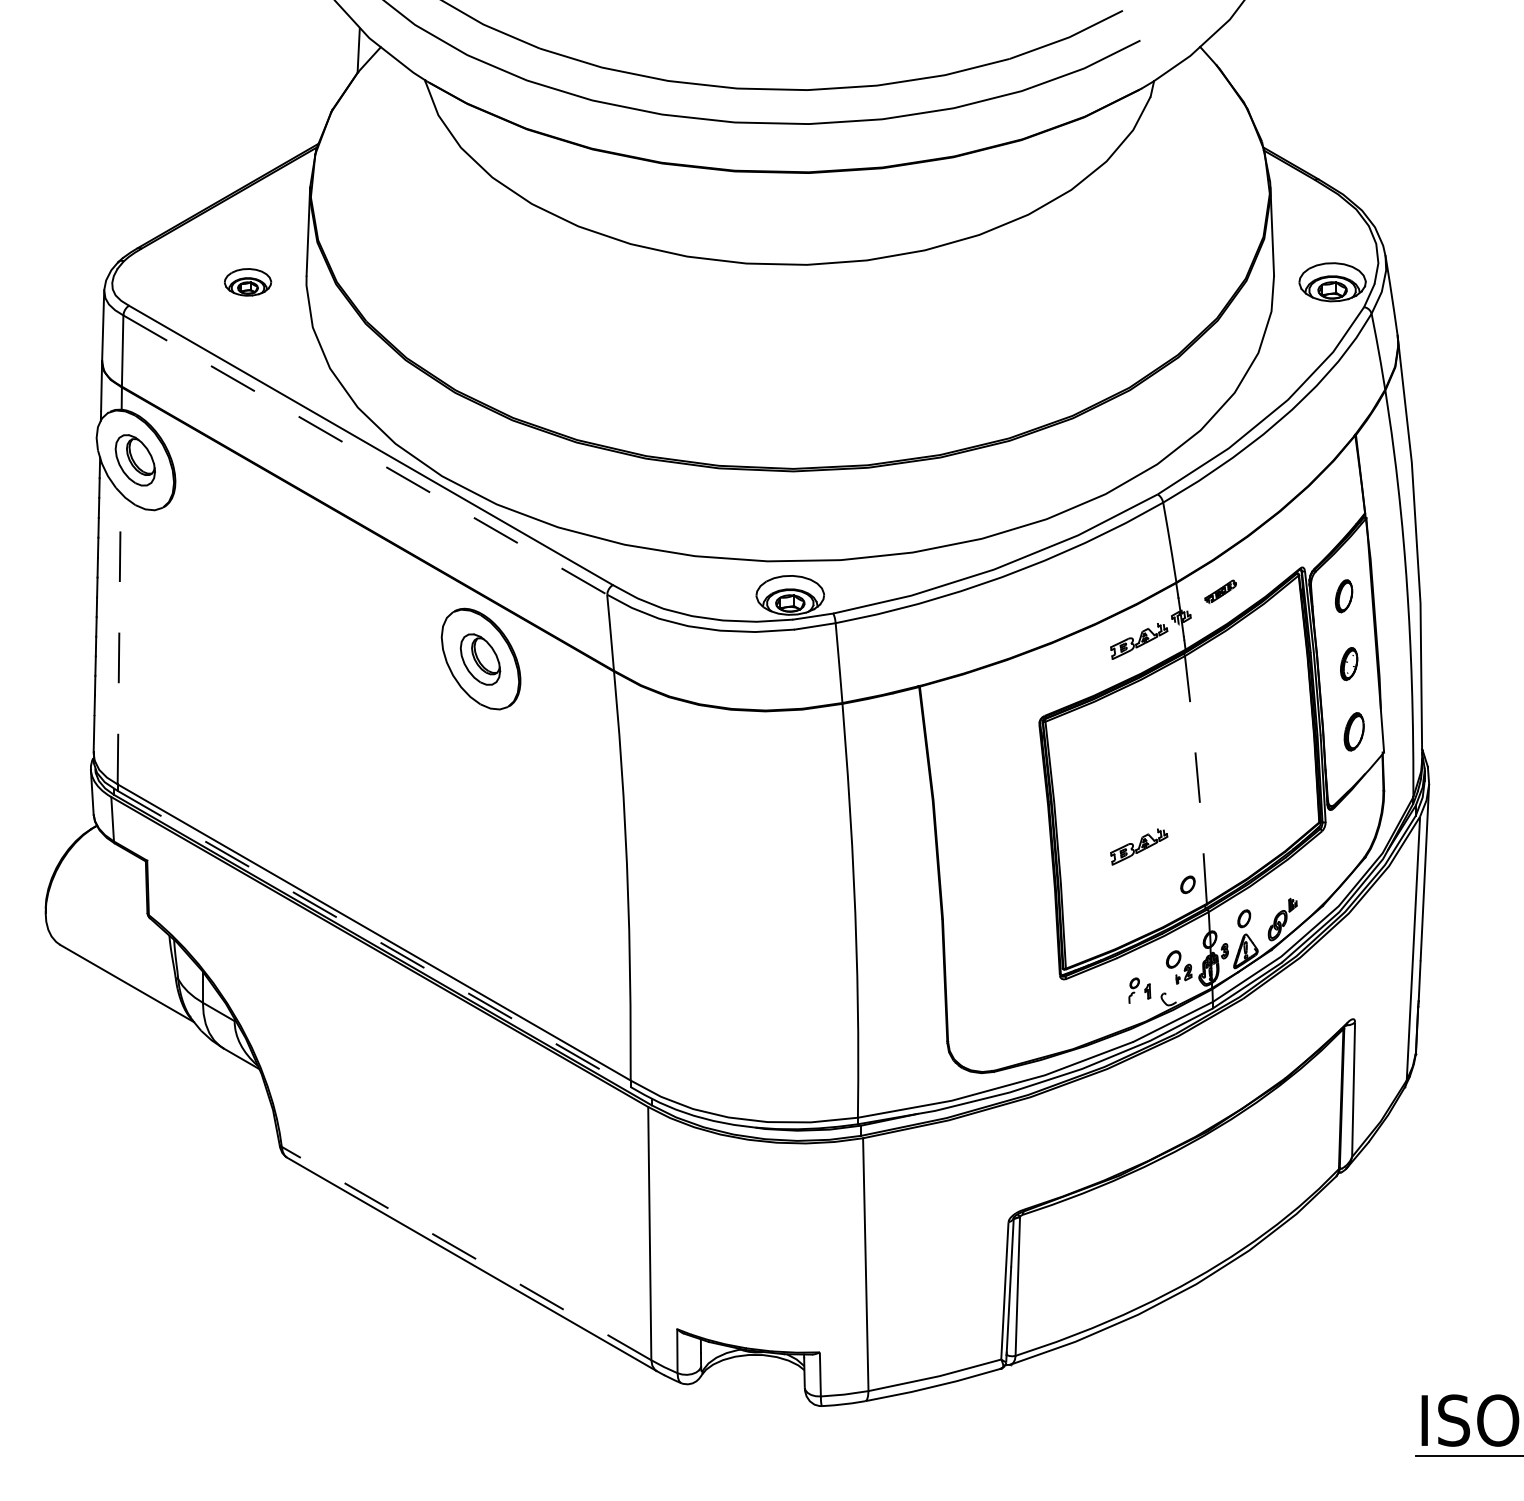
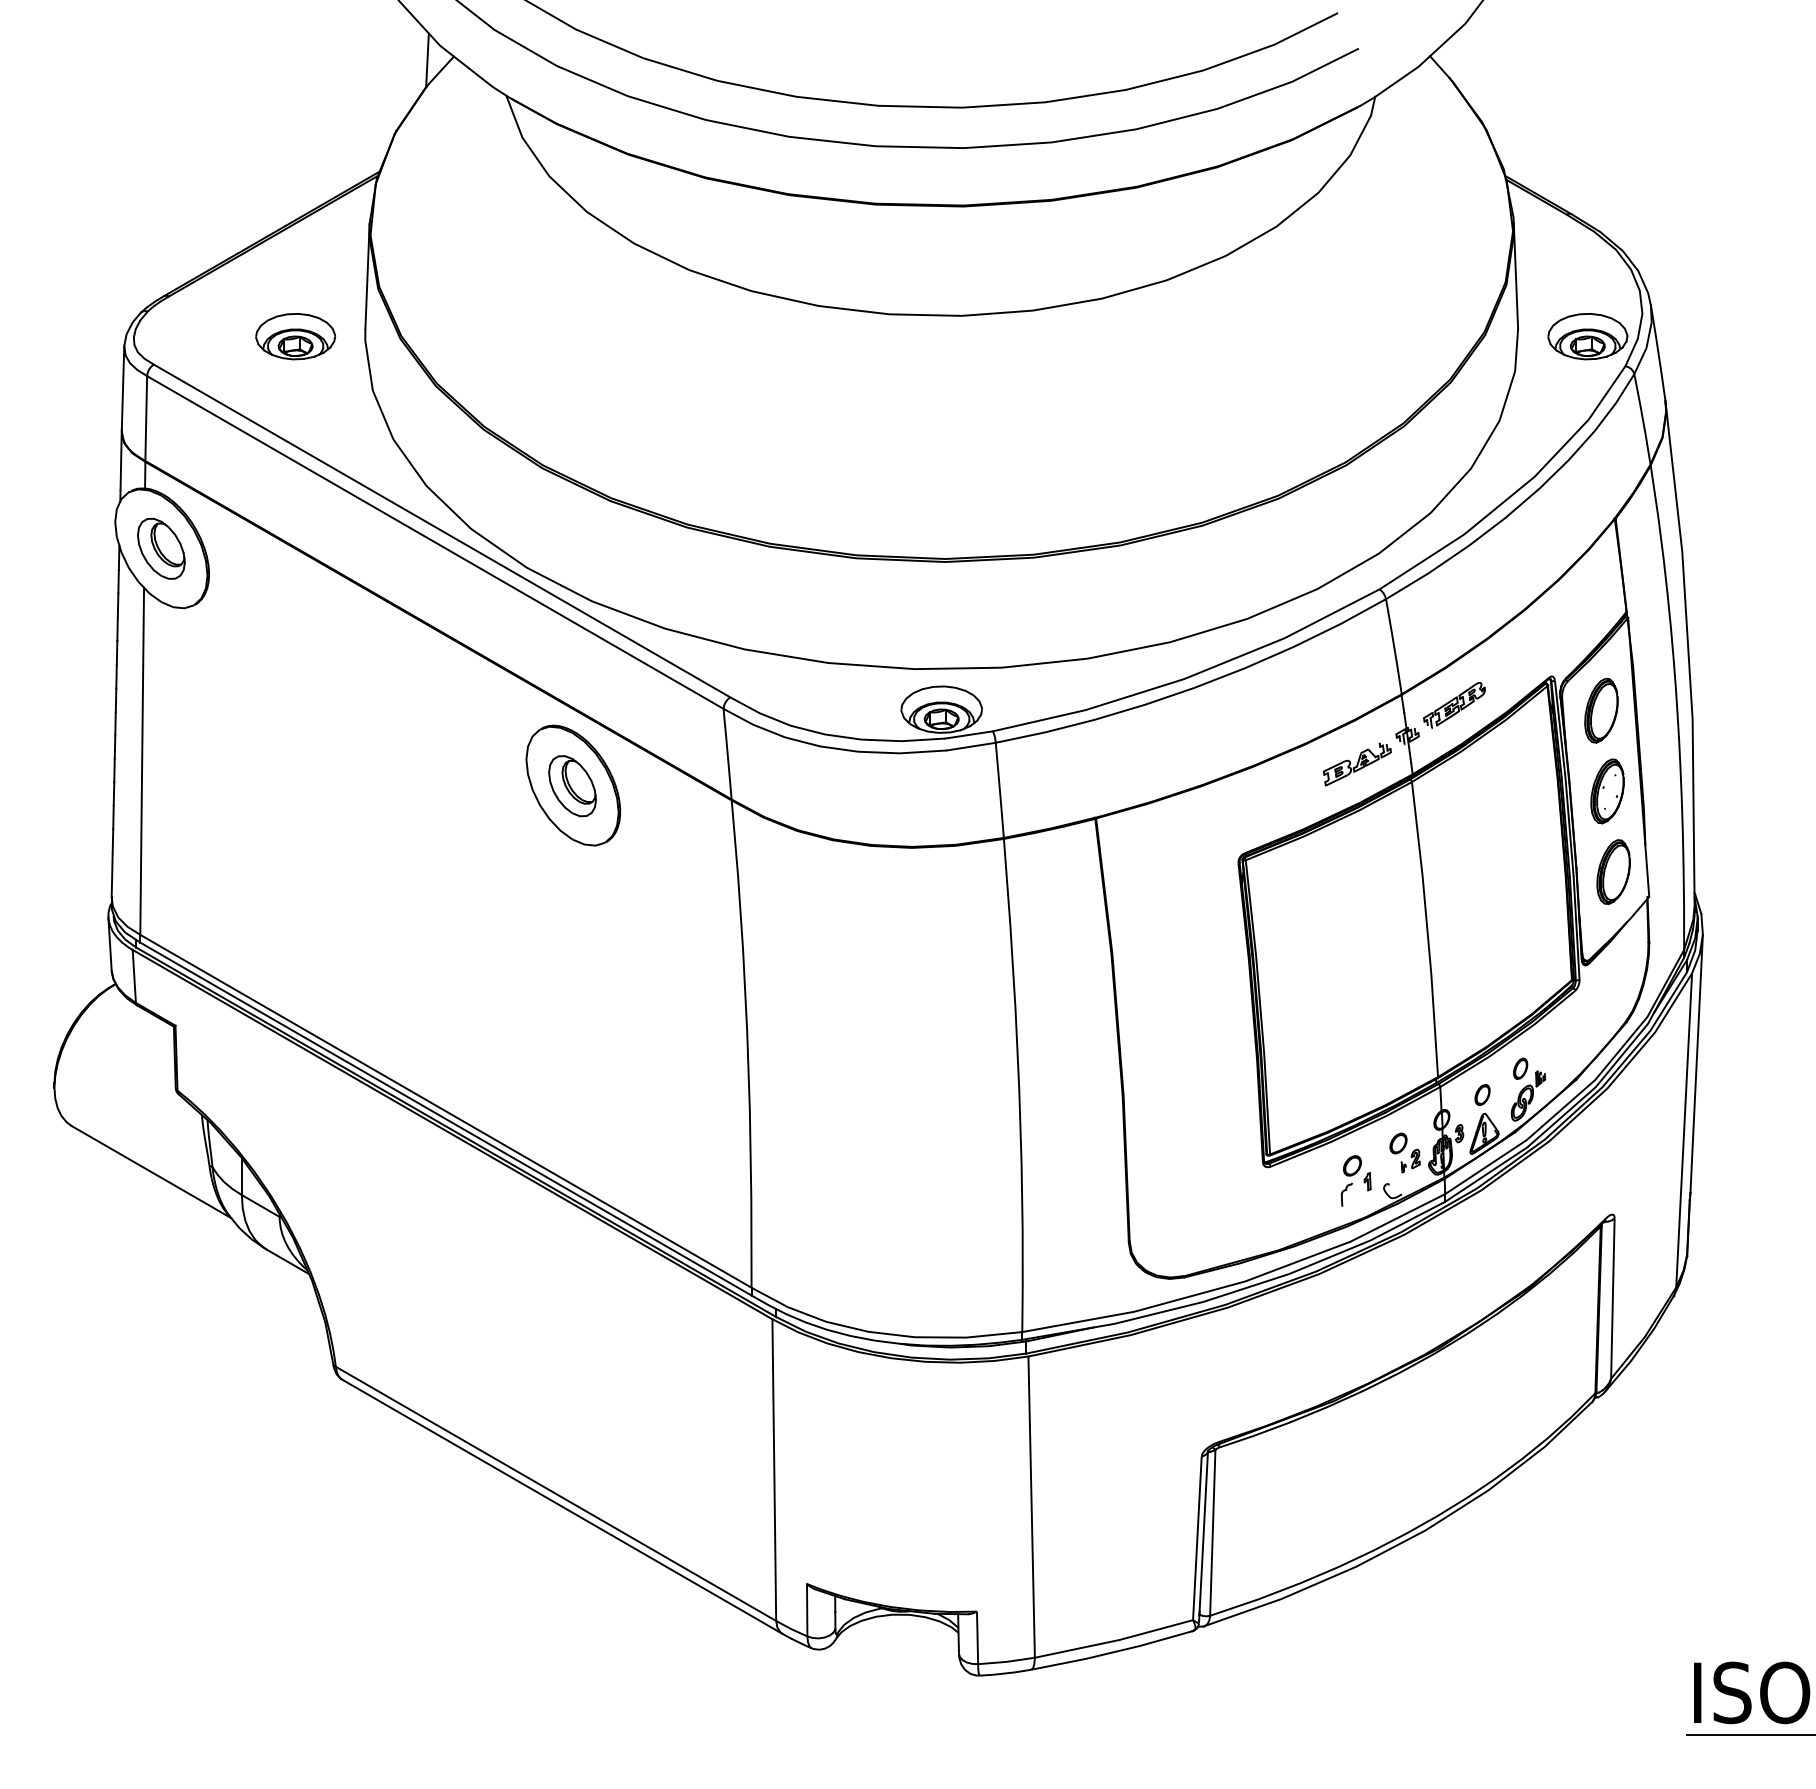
part: (247, 282) -> (295, 336), size x1.43
line: (365, 455) -> (435, 542), dashed -> solid
part: (1220, 591) -> (1454, 705), size x1.67
part: (1344, 596) -> (1601, 710), size x1.67
line: (119, 638) -> (142, 761), dashed -> solid
part: (1349, 664) -> (1607, 791), size x1.67
part: (1354, 732) -> (1613, 872), size x1.43
line: (1198, 779) -> (1427, 929), dashed -> solid
part: (1138, 847) -> (1356, 1009), removed
part: (1187, 884) -> (1415, 1054), removed
part: (1276, 896) -> (1520, 1068), added
line: (373, 939) -> (445, 1119), dashed -> solid
part: (1134, 990) -> (1351, 1180), size x1.67
line: (466, 1253) -> (555, 1493), dashed -> solid

